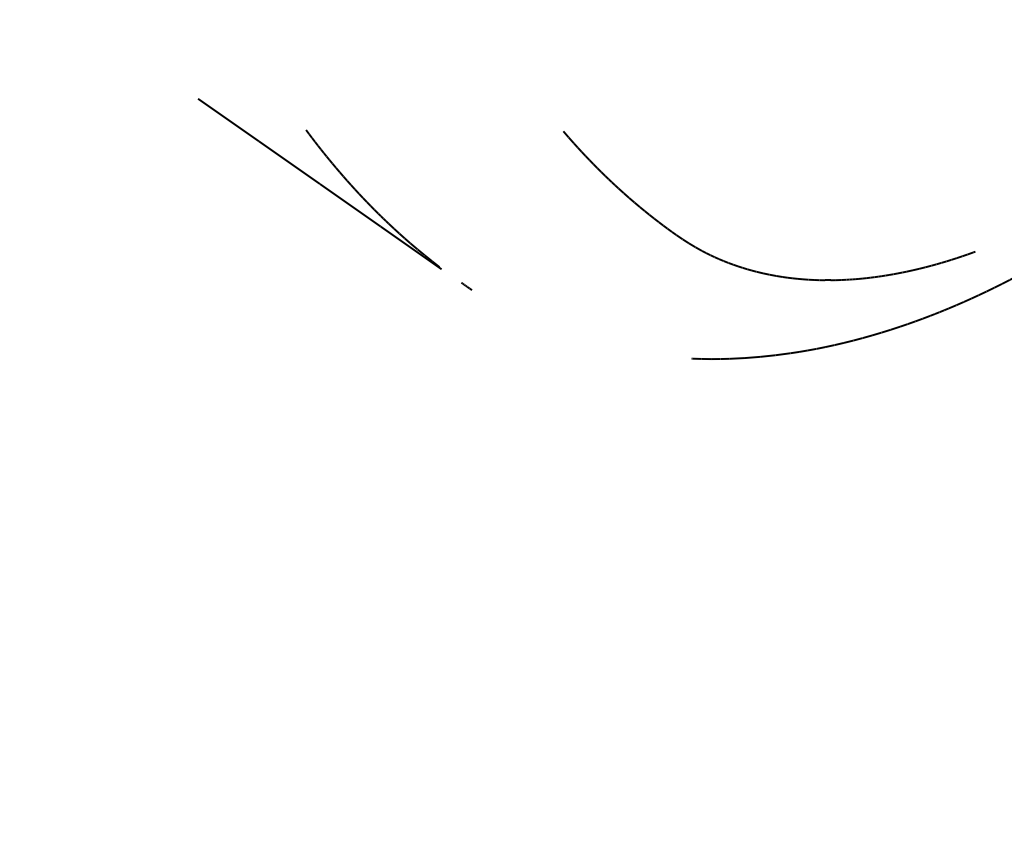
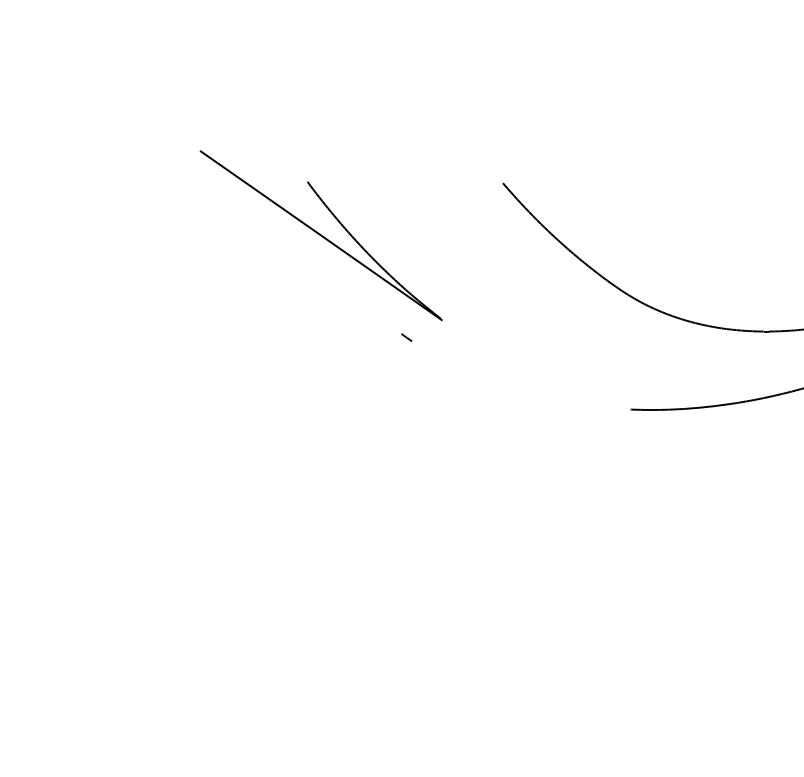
part: (319, 183) -> (320, 235), moved

